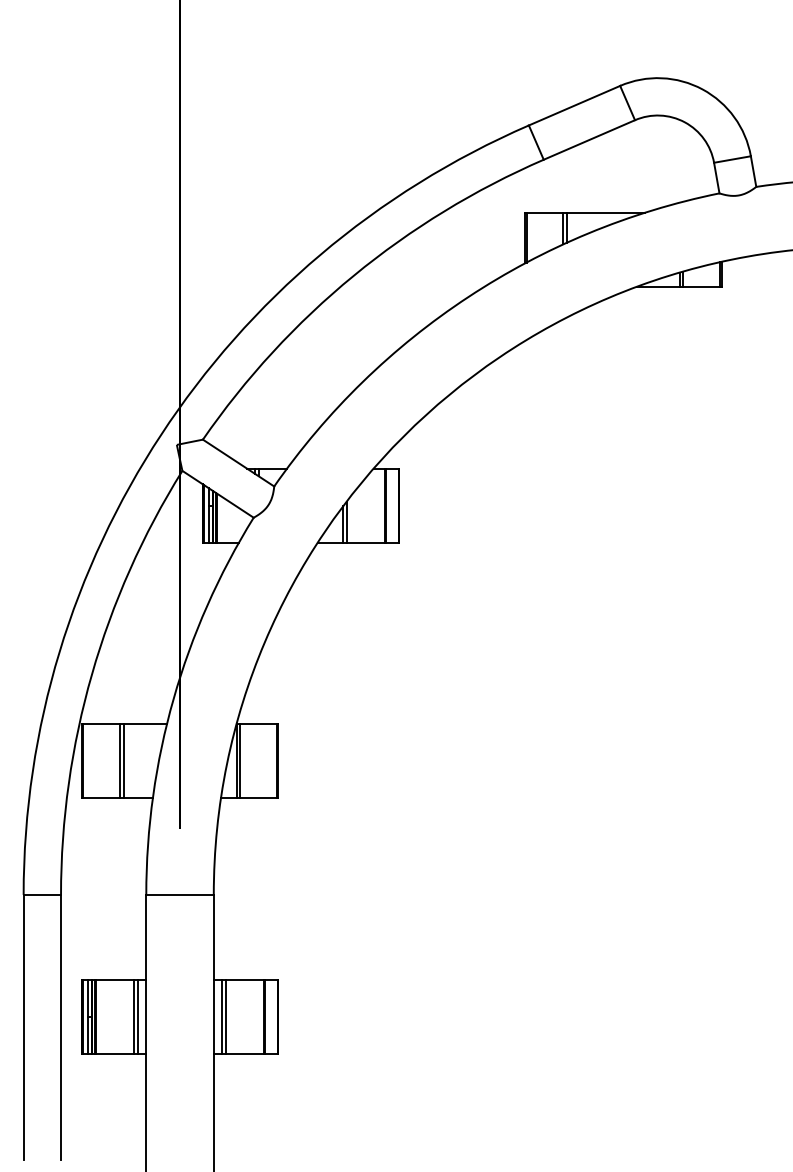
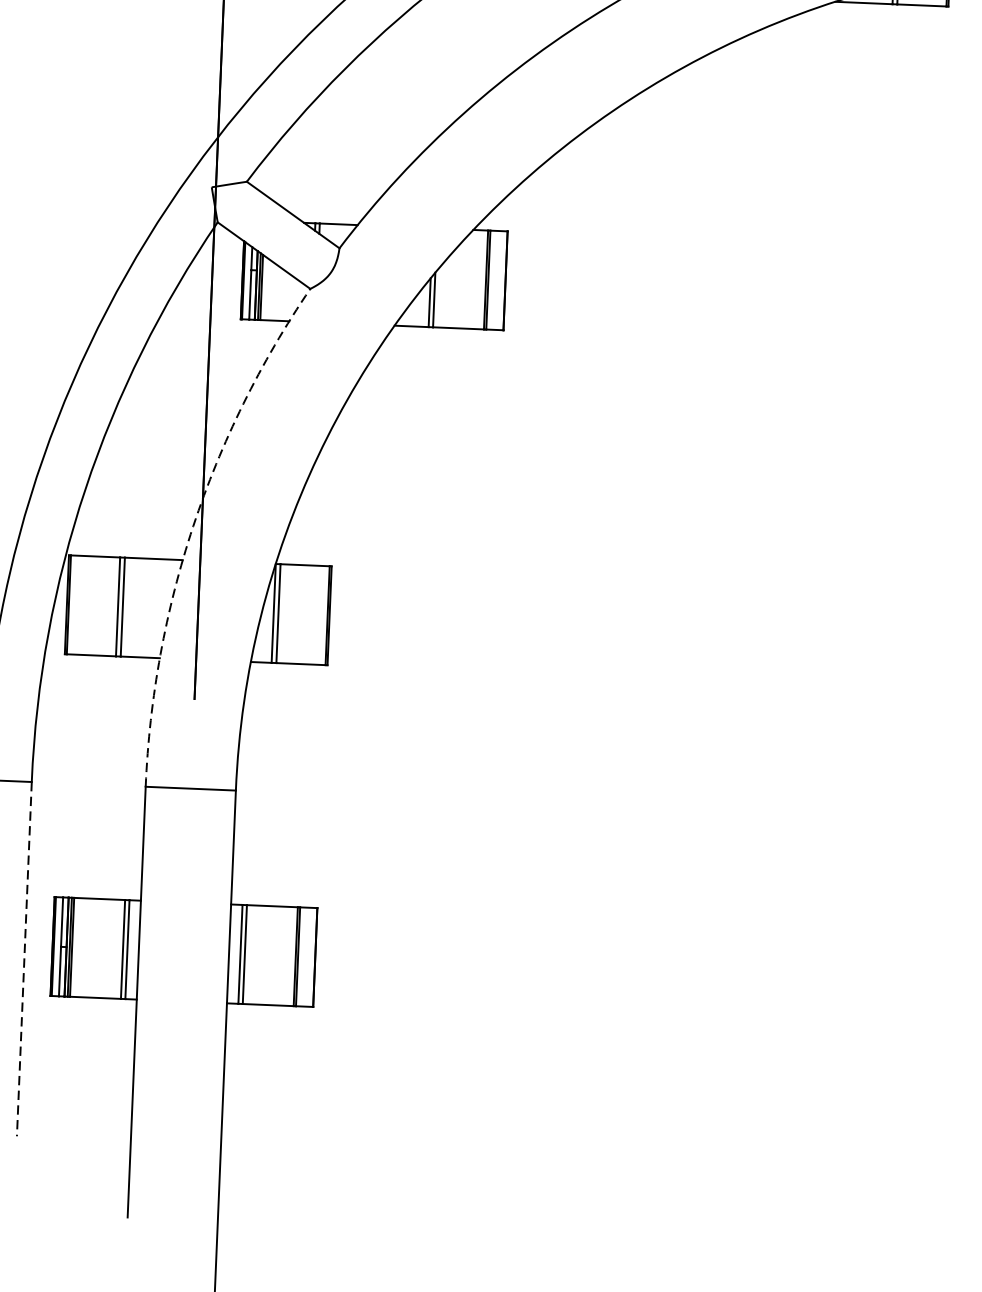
arc: (173, 698) -> (193, 525), solid -> dashed
line: (61, 1027) -> (24, 959), solid -> dashed

